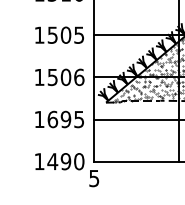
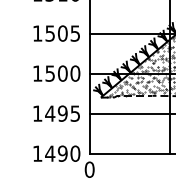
text: (79, 77) -> (75, 73), 1506 -> 1500
text: (53, 119) -> (50, 113), 1695 -> 1495
text: (94, 178) -> (89, 169), 5 -> 0

